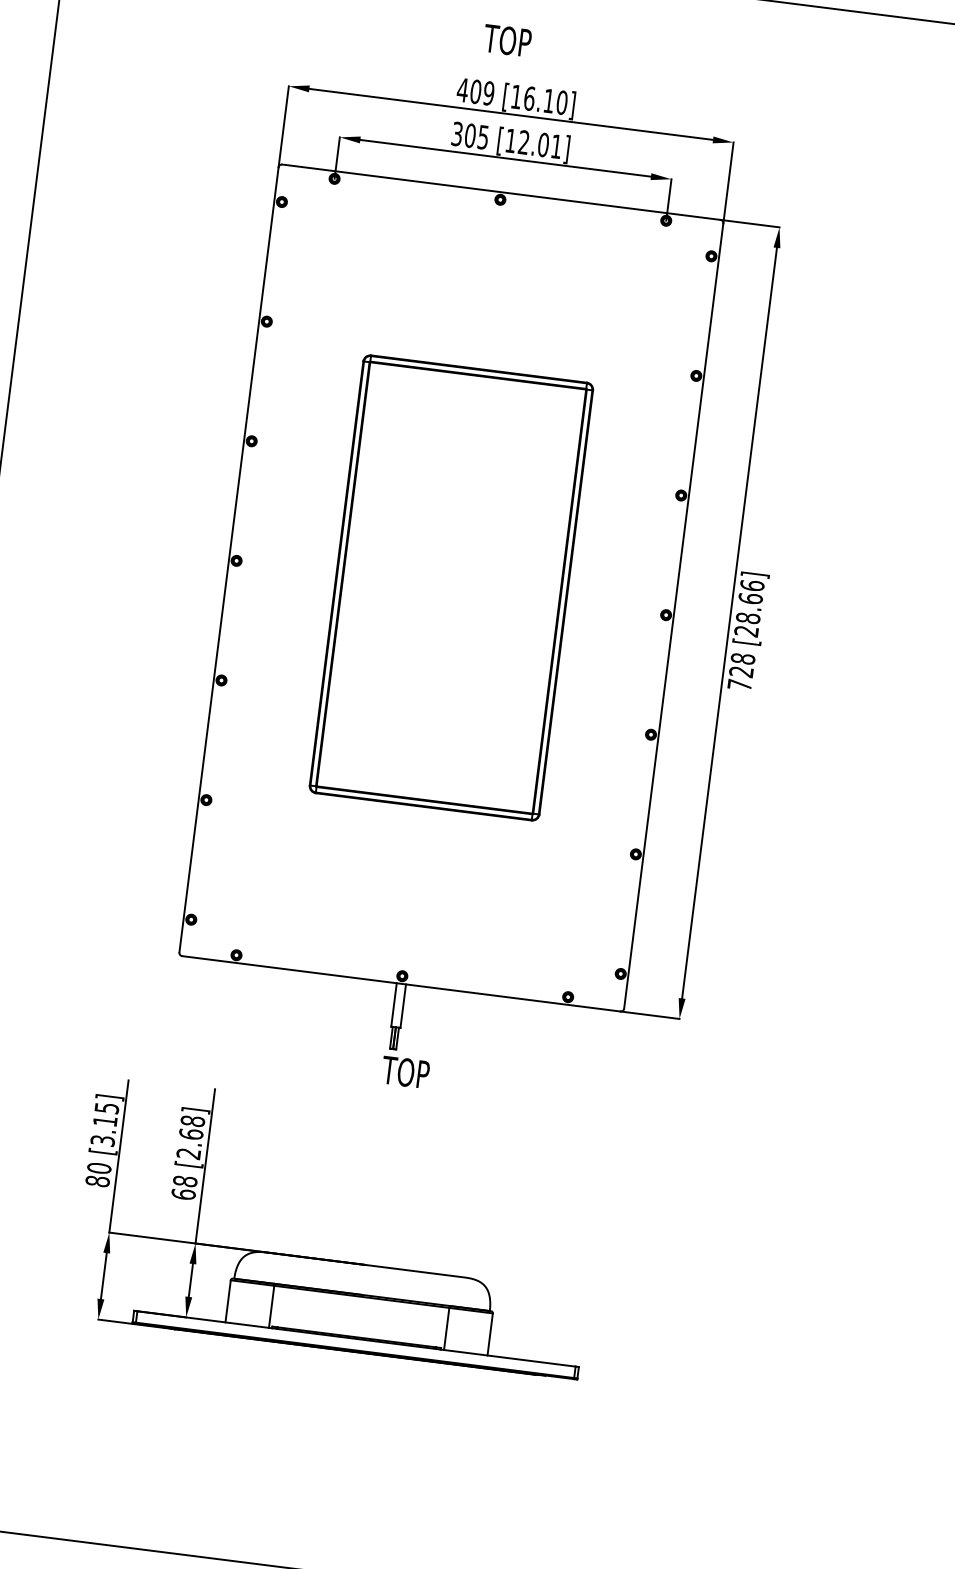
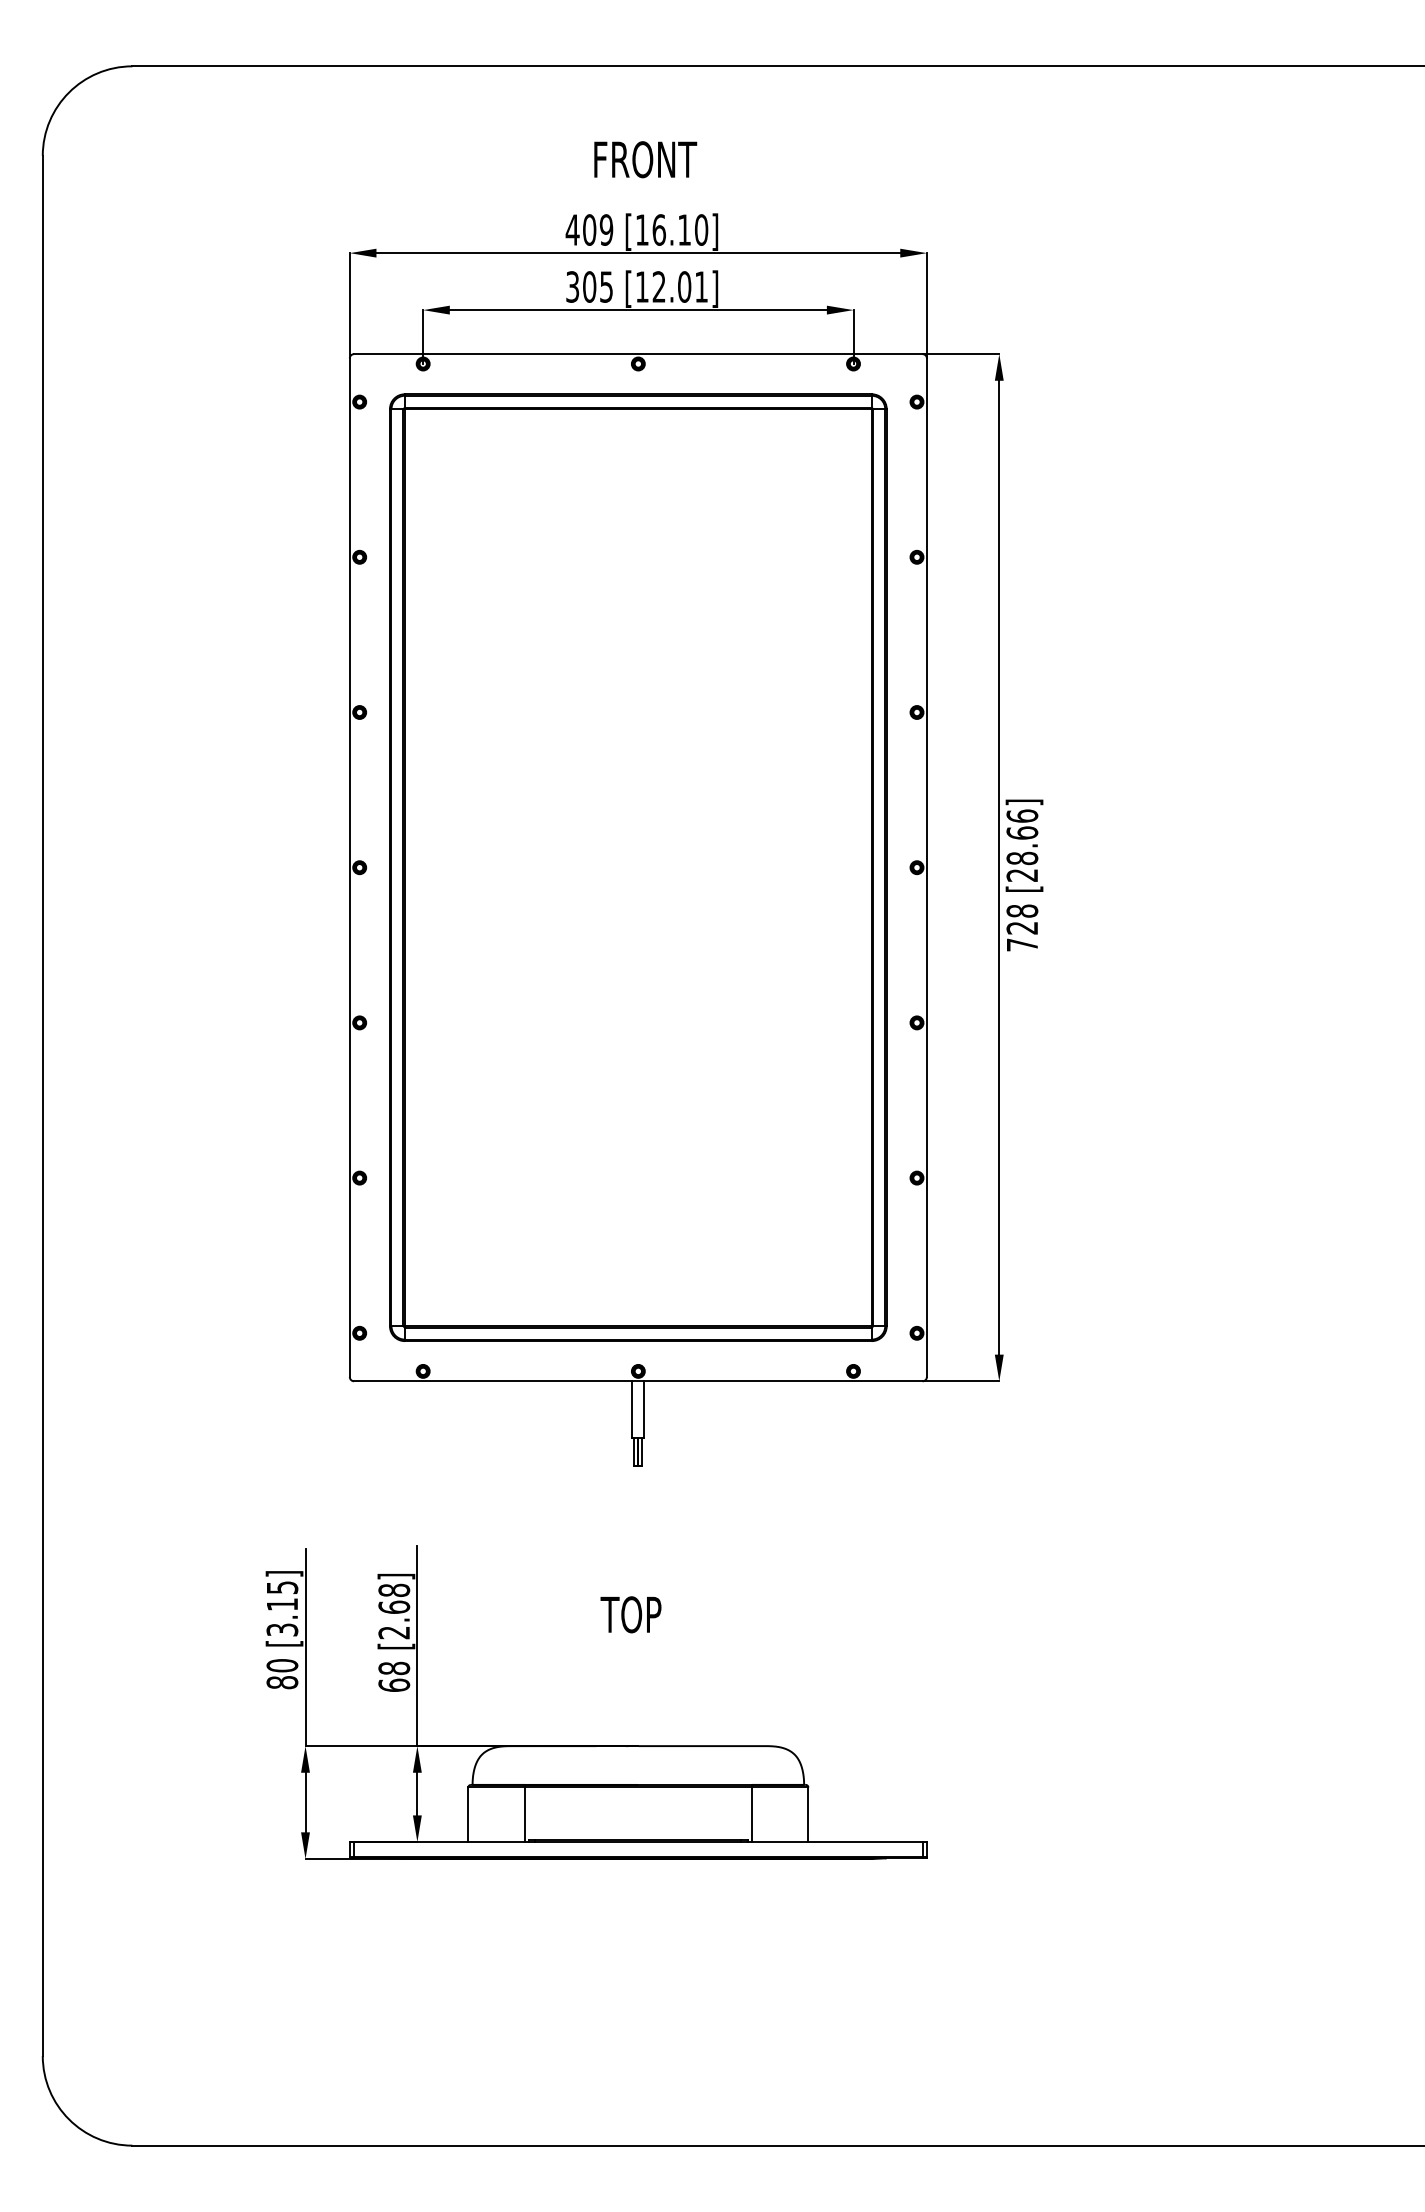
text: (525, 42) -> (644, 159), TOP -> FRONT
part: (451, 587) -> (638, 867), size x1.67
text: (405, 1072) -> (630, 1614), moved

